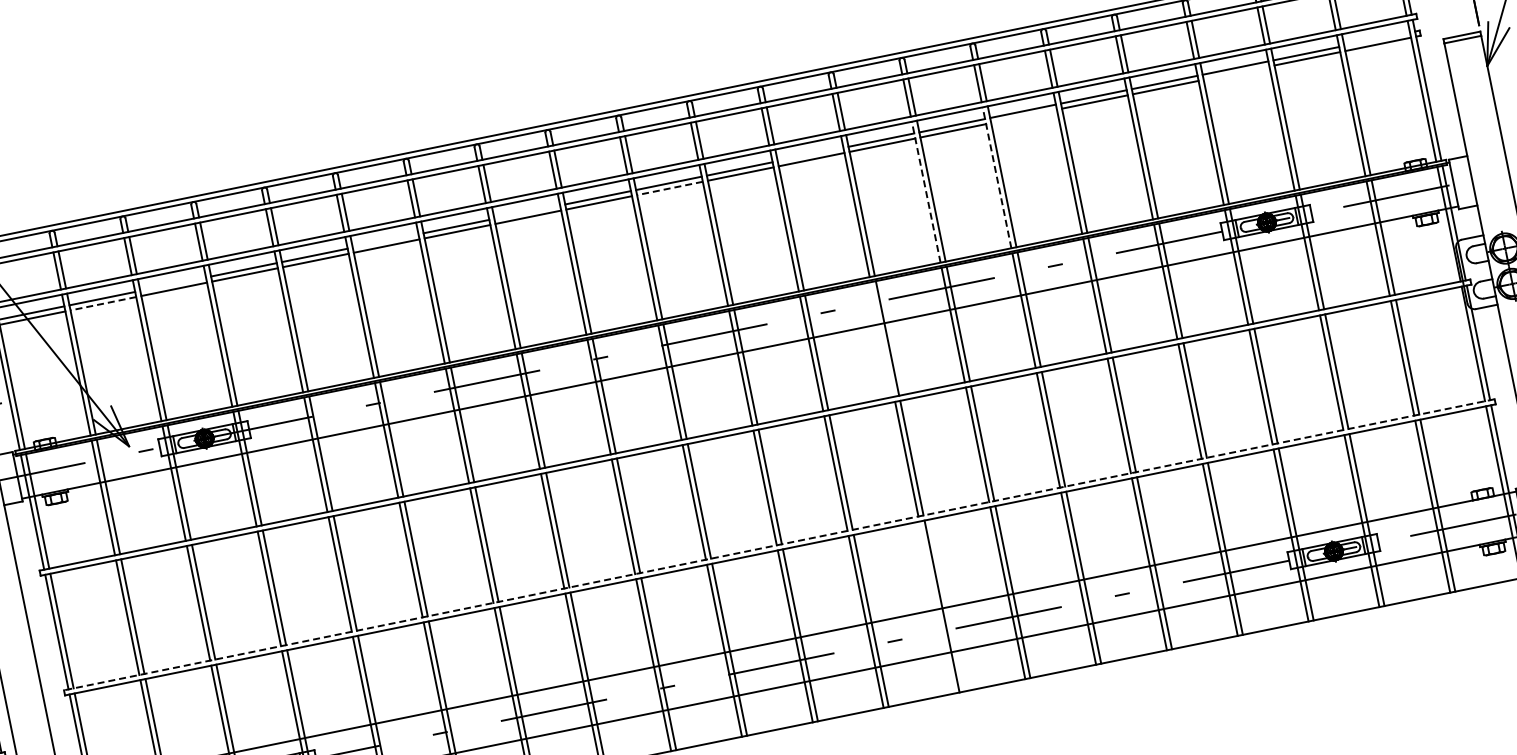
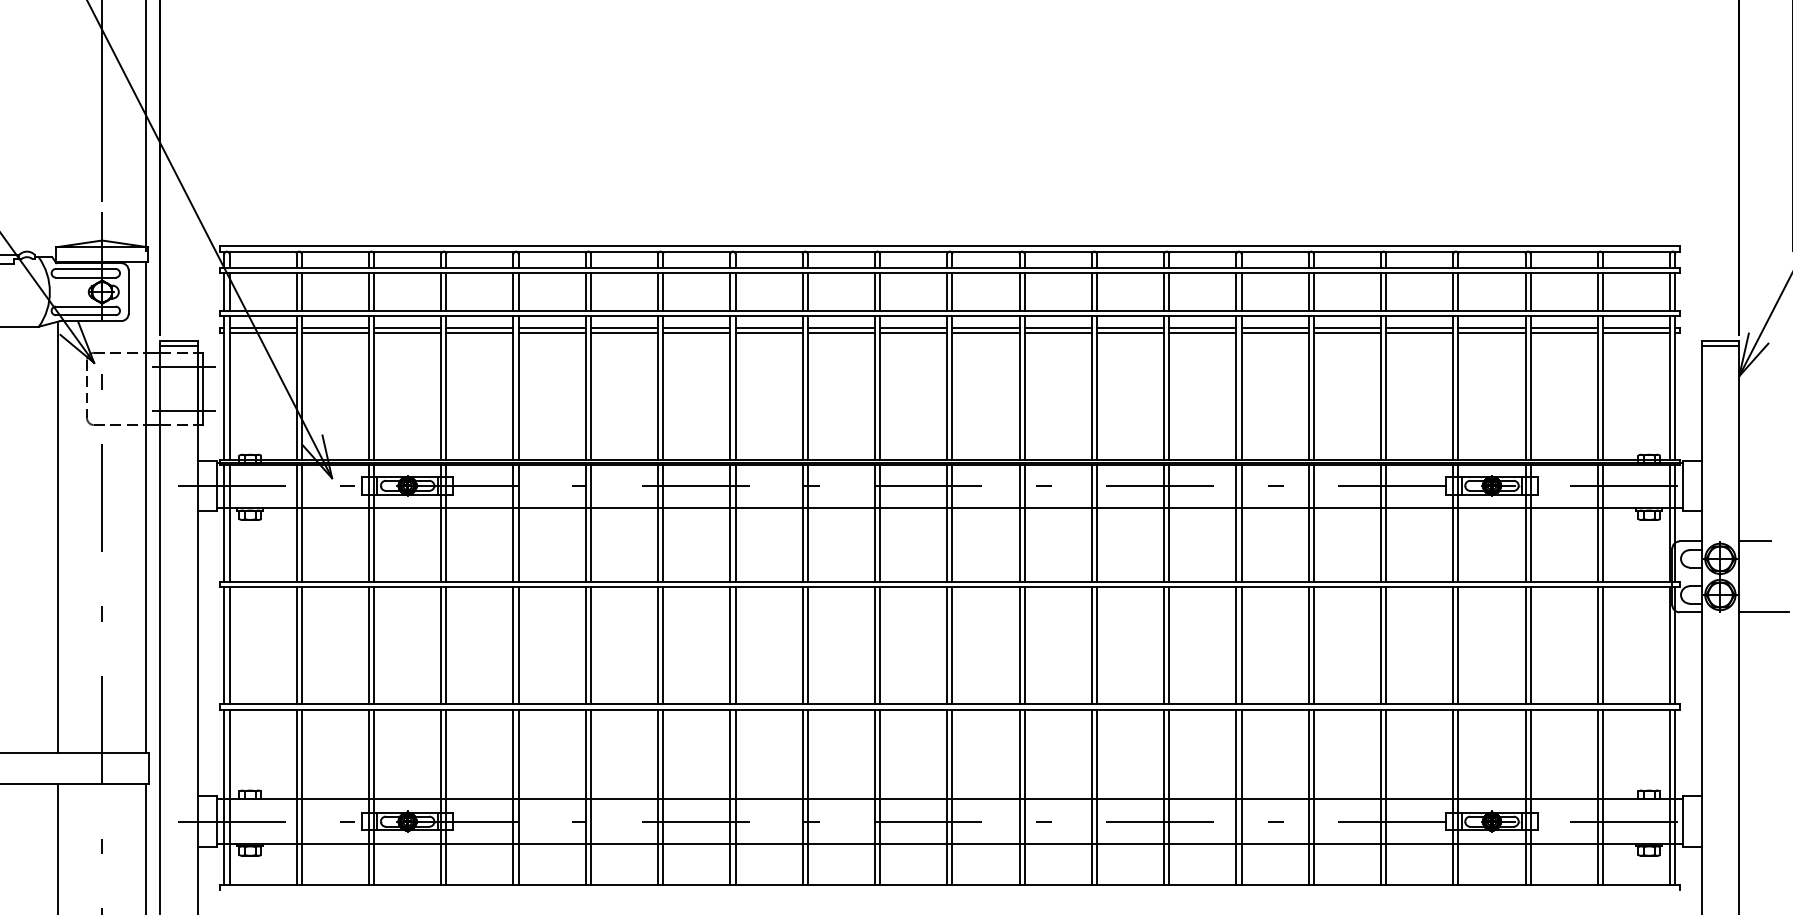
line: (1377, 39) -> (1636, 328), added
line: (1236, 73) -> (1491, 333), added
line: (1023, 116) -> (1274, 333), added
line: (809, 155) -> (1057, 328), added
line: (997, 178) -> (1236, 388), dashed -> solid
line: (669, 188) -> (913, 333), dashed -> solid
line: (926, 192) -> (1164, 388), dashed -> solid
line: (526, 212) -> (768, 328), added
line: (385, 241) -> (624, 328), added
line: (173, 284) -> (407, 328), added
line: (103, 303) -> (335, 333), dashed -> solid
line: (882, 339) -> (1091, 523), added
line: (779, 544) -> (949, 704), dashed -> solid
line: (936, 607) -> (1091, 797), added

